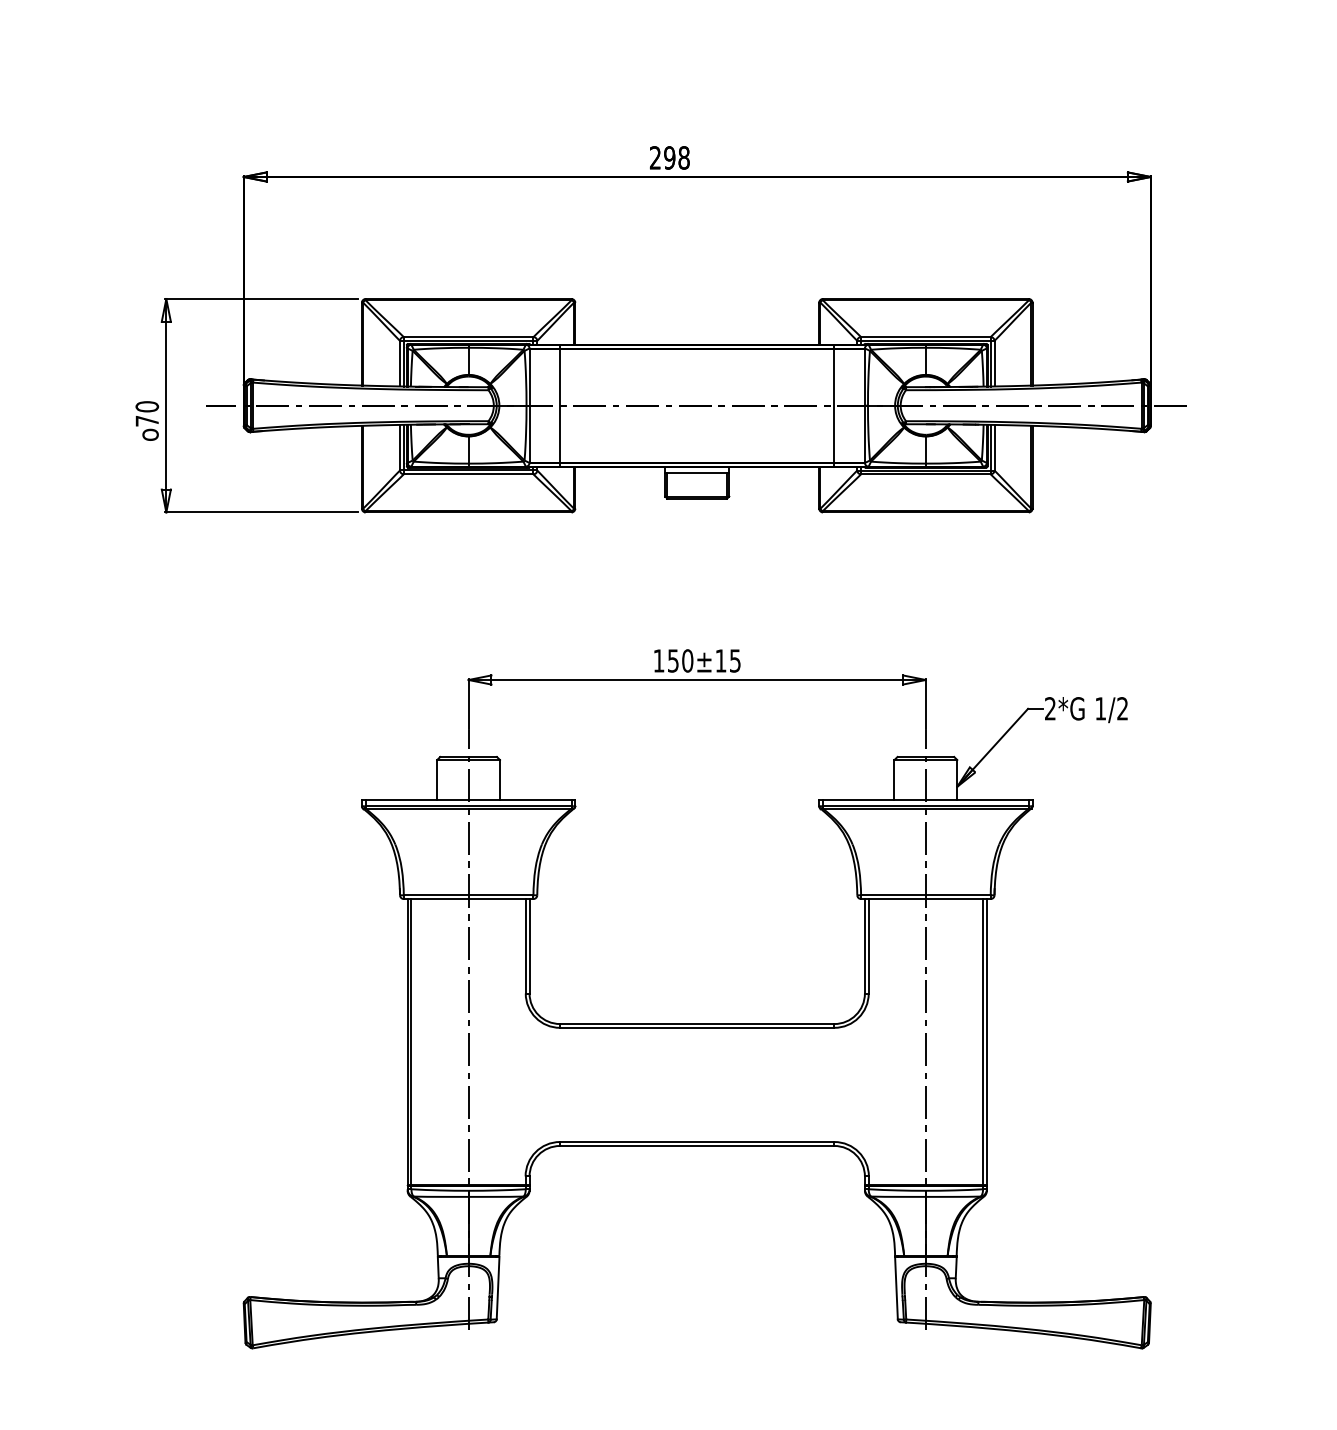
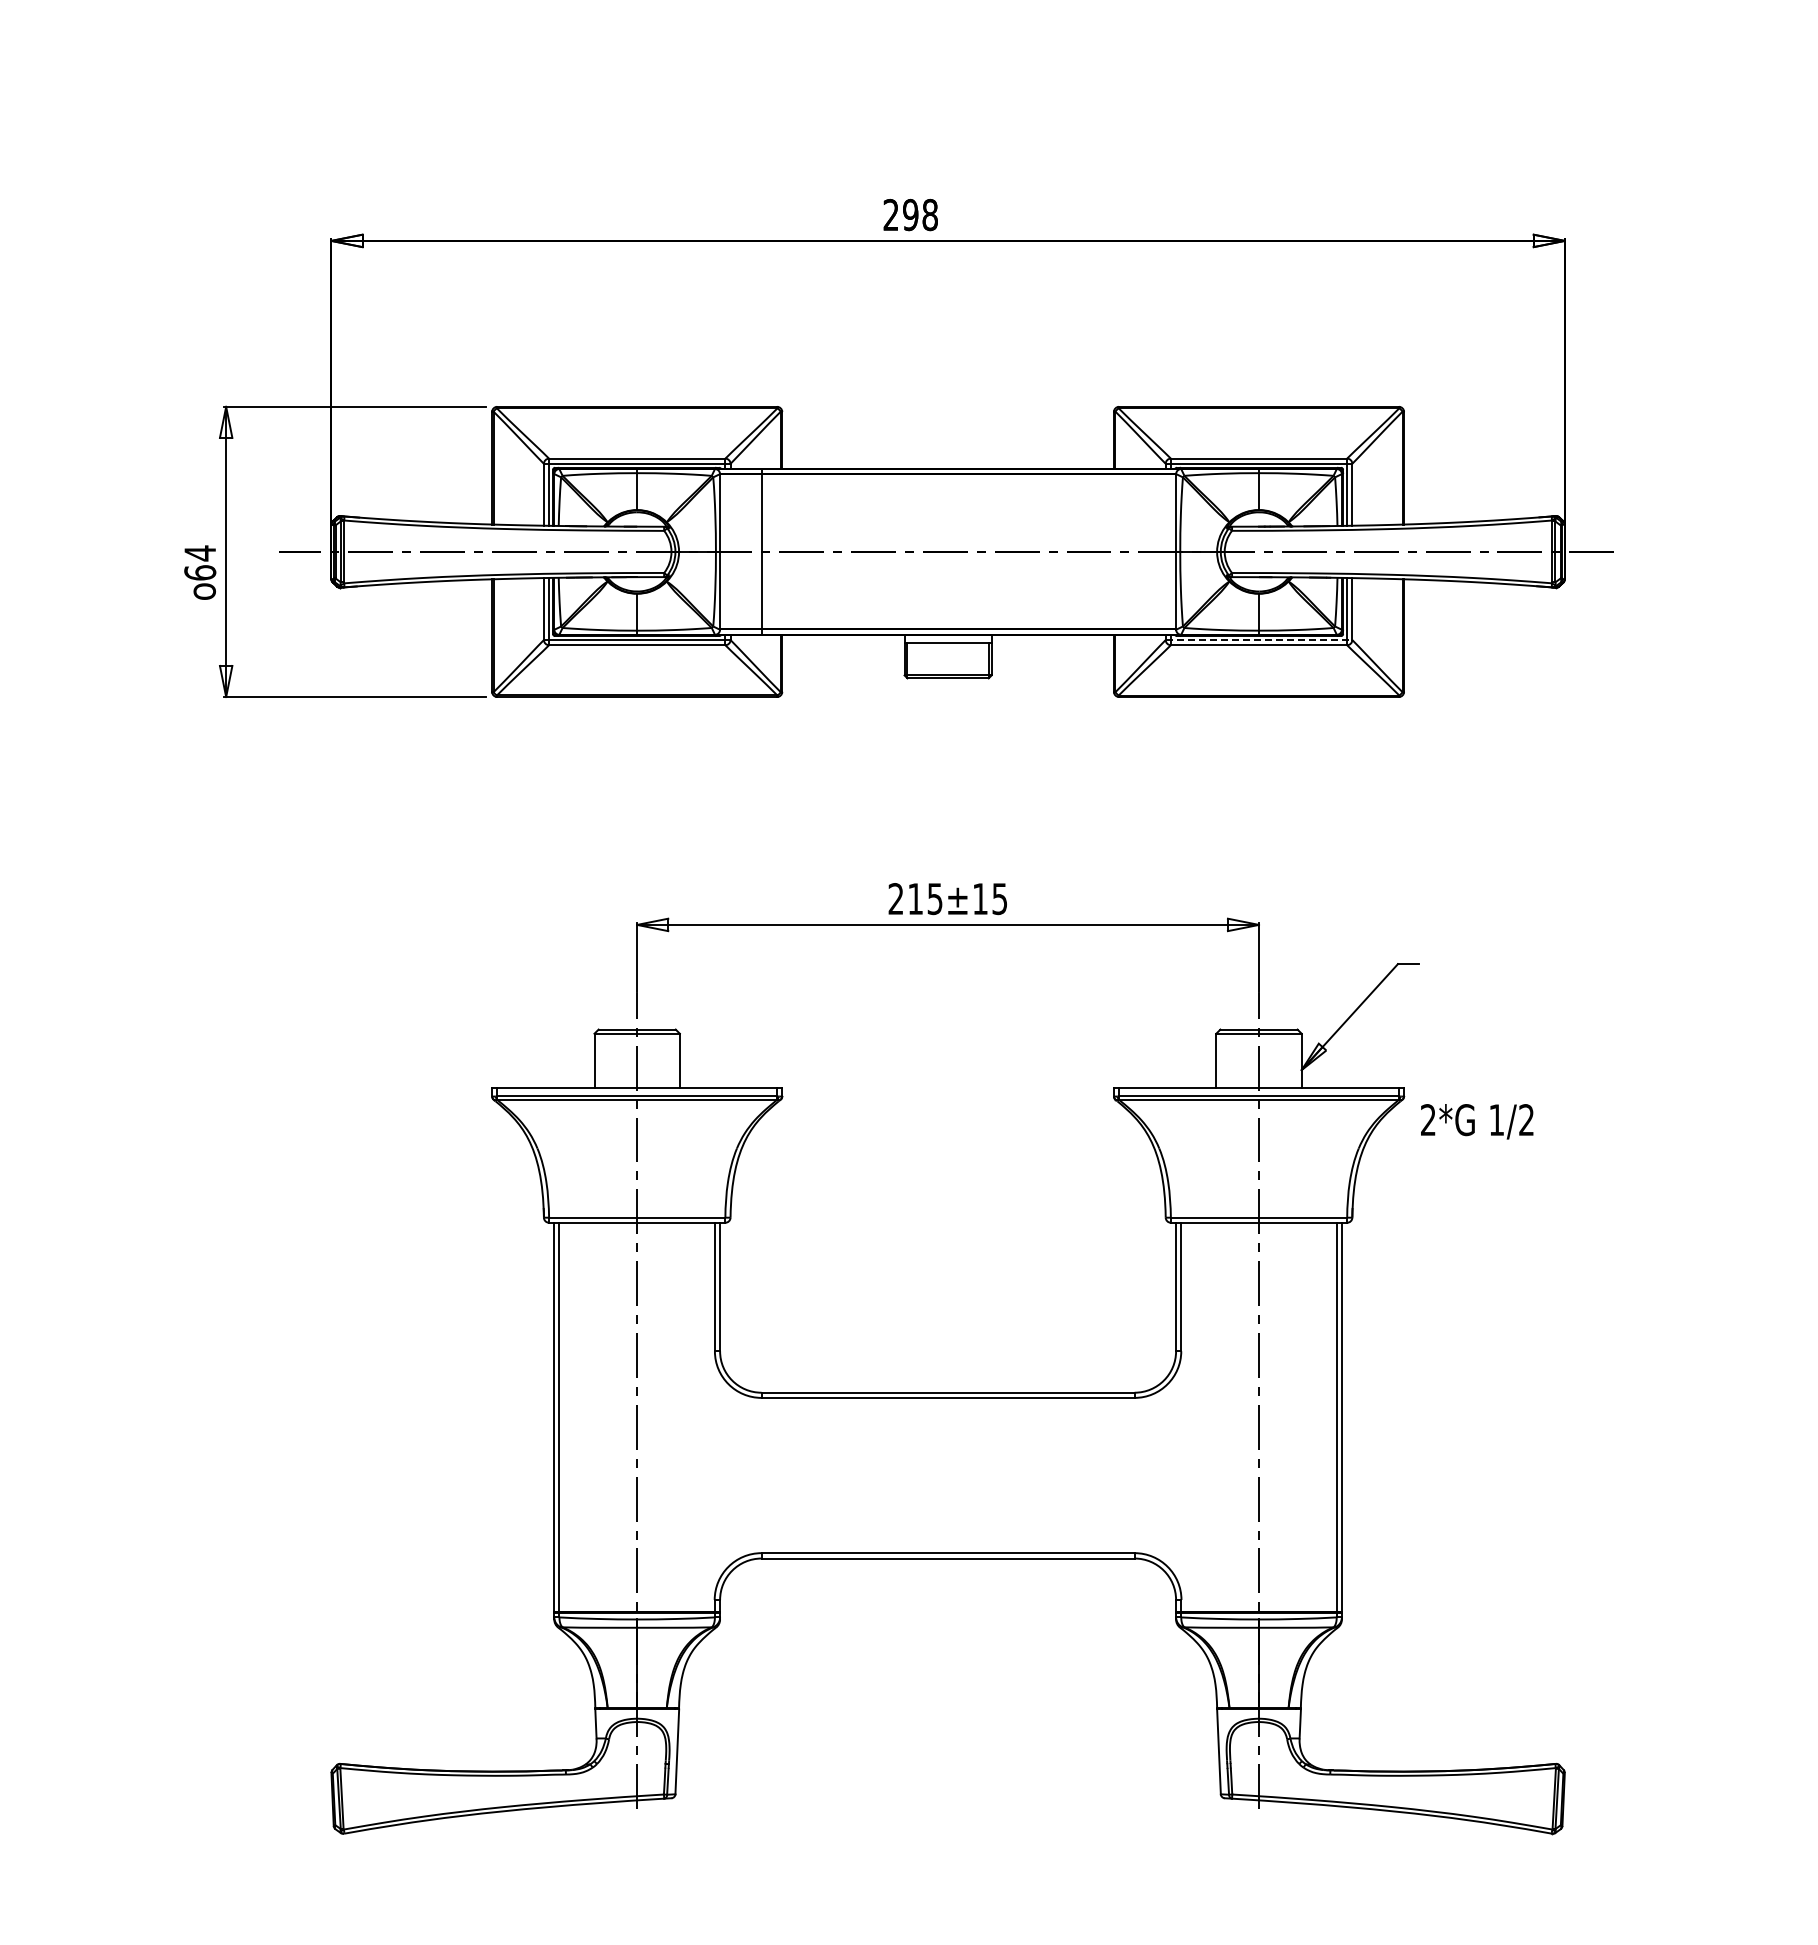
line: (834, 405) -> (1134, 551), removed
text: (147, 413) -> (200, 562), 70 -> 64
line: (926, 470) -> (1259, 640), solid -> dashed
text: (673, 661) -> (915, 899), 150±15 -> 215±15
text: (1086, 709) -> (1477, 1121), moved

